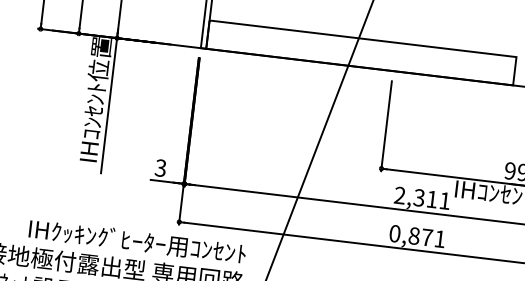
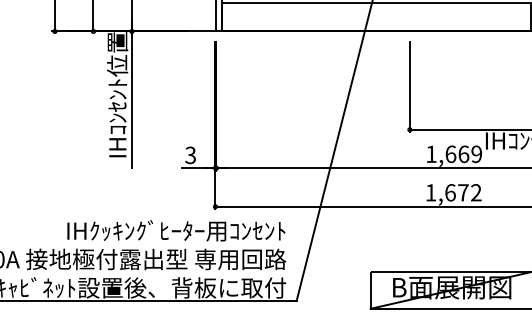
text: (421, 198) -> (453, 154), 2,311 -> 1,669
text: (417, 236) -> (453, 192), 0,871 -> 1,672

